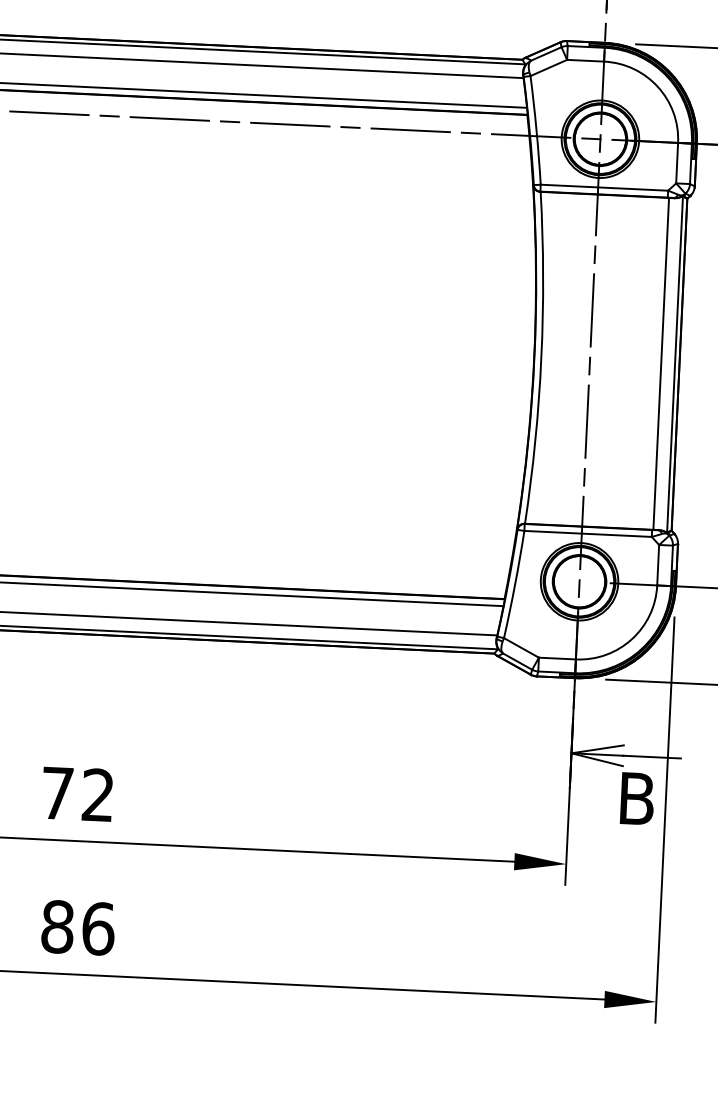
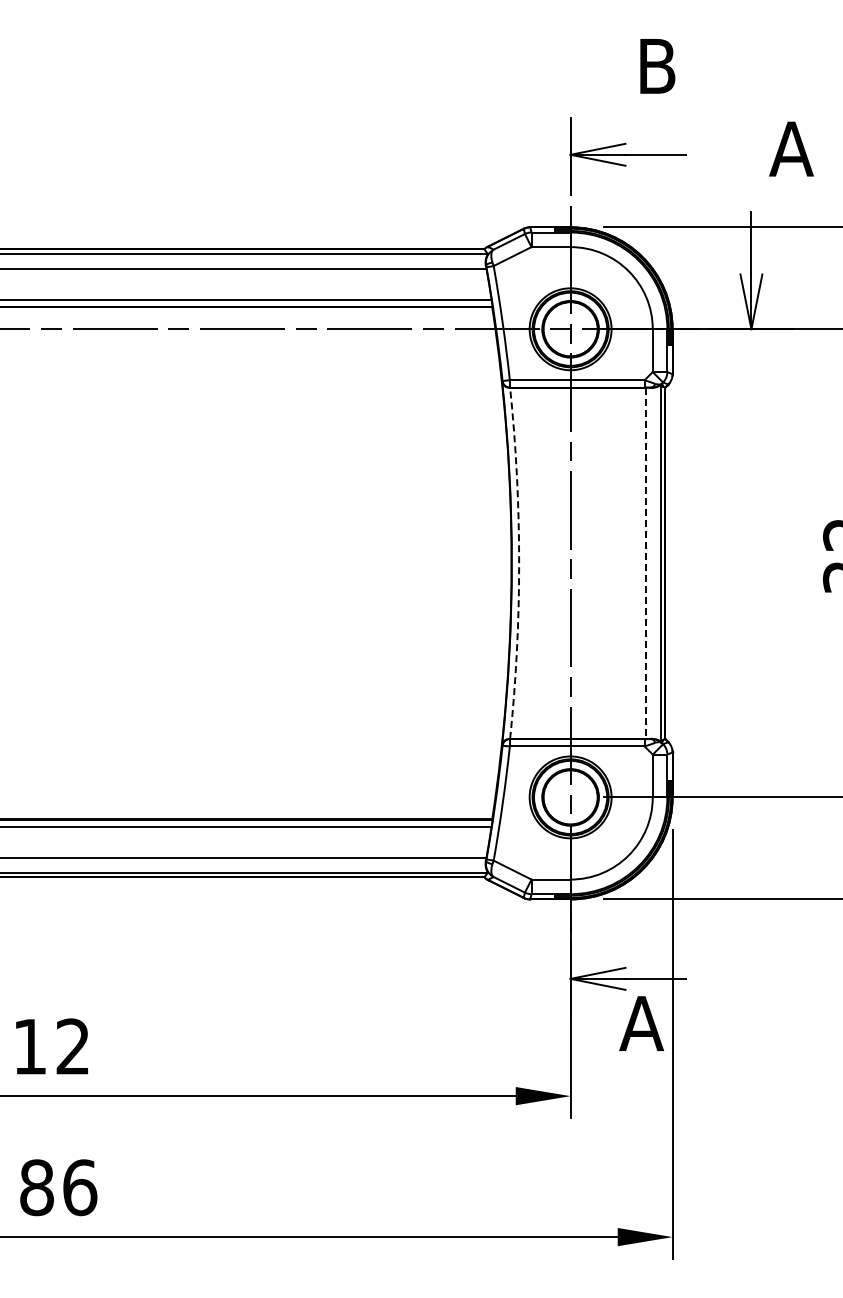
arc: (541, 358) -> (519, 563), solid -> dashed
line: (660, 364) -> (645, 563), solid -> dashed
text: (56, 793) -> (29, 1046), 72 -> 12
text: (636, 798) -> (641, 1023), B -> A

